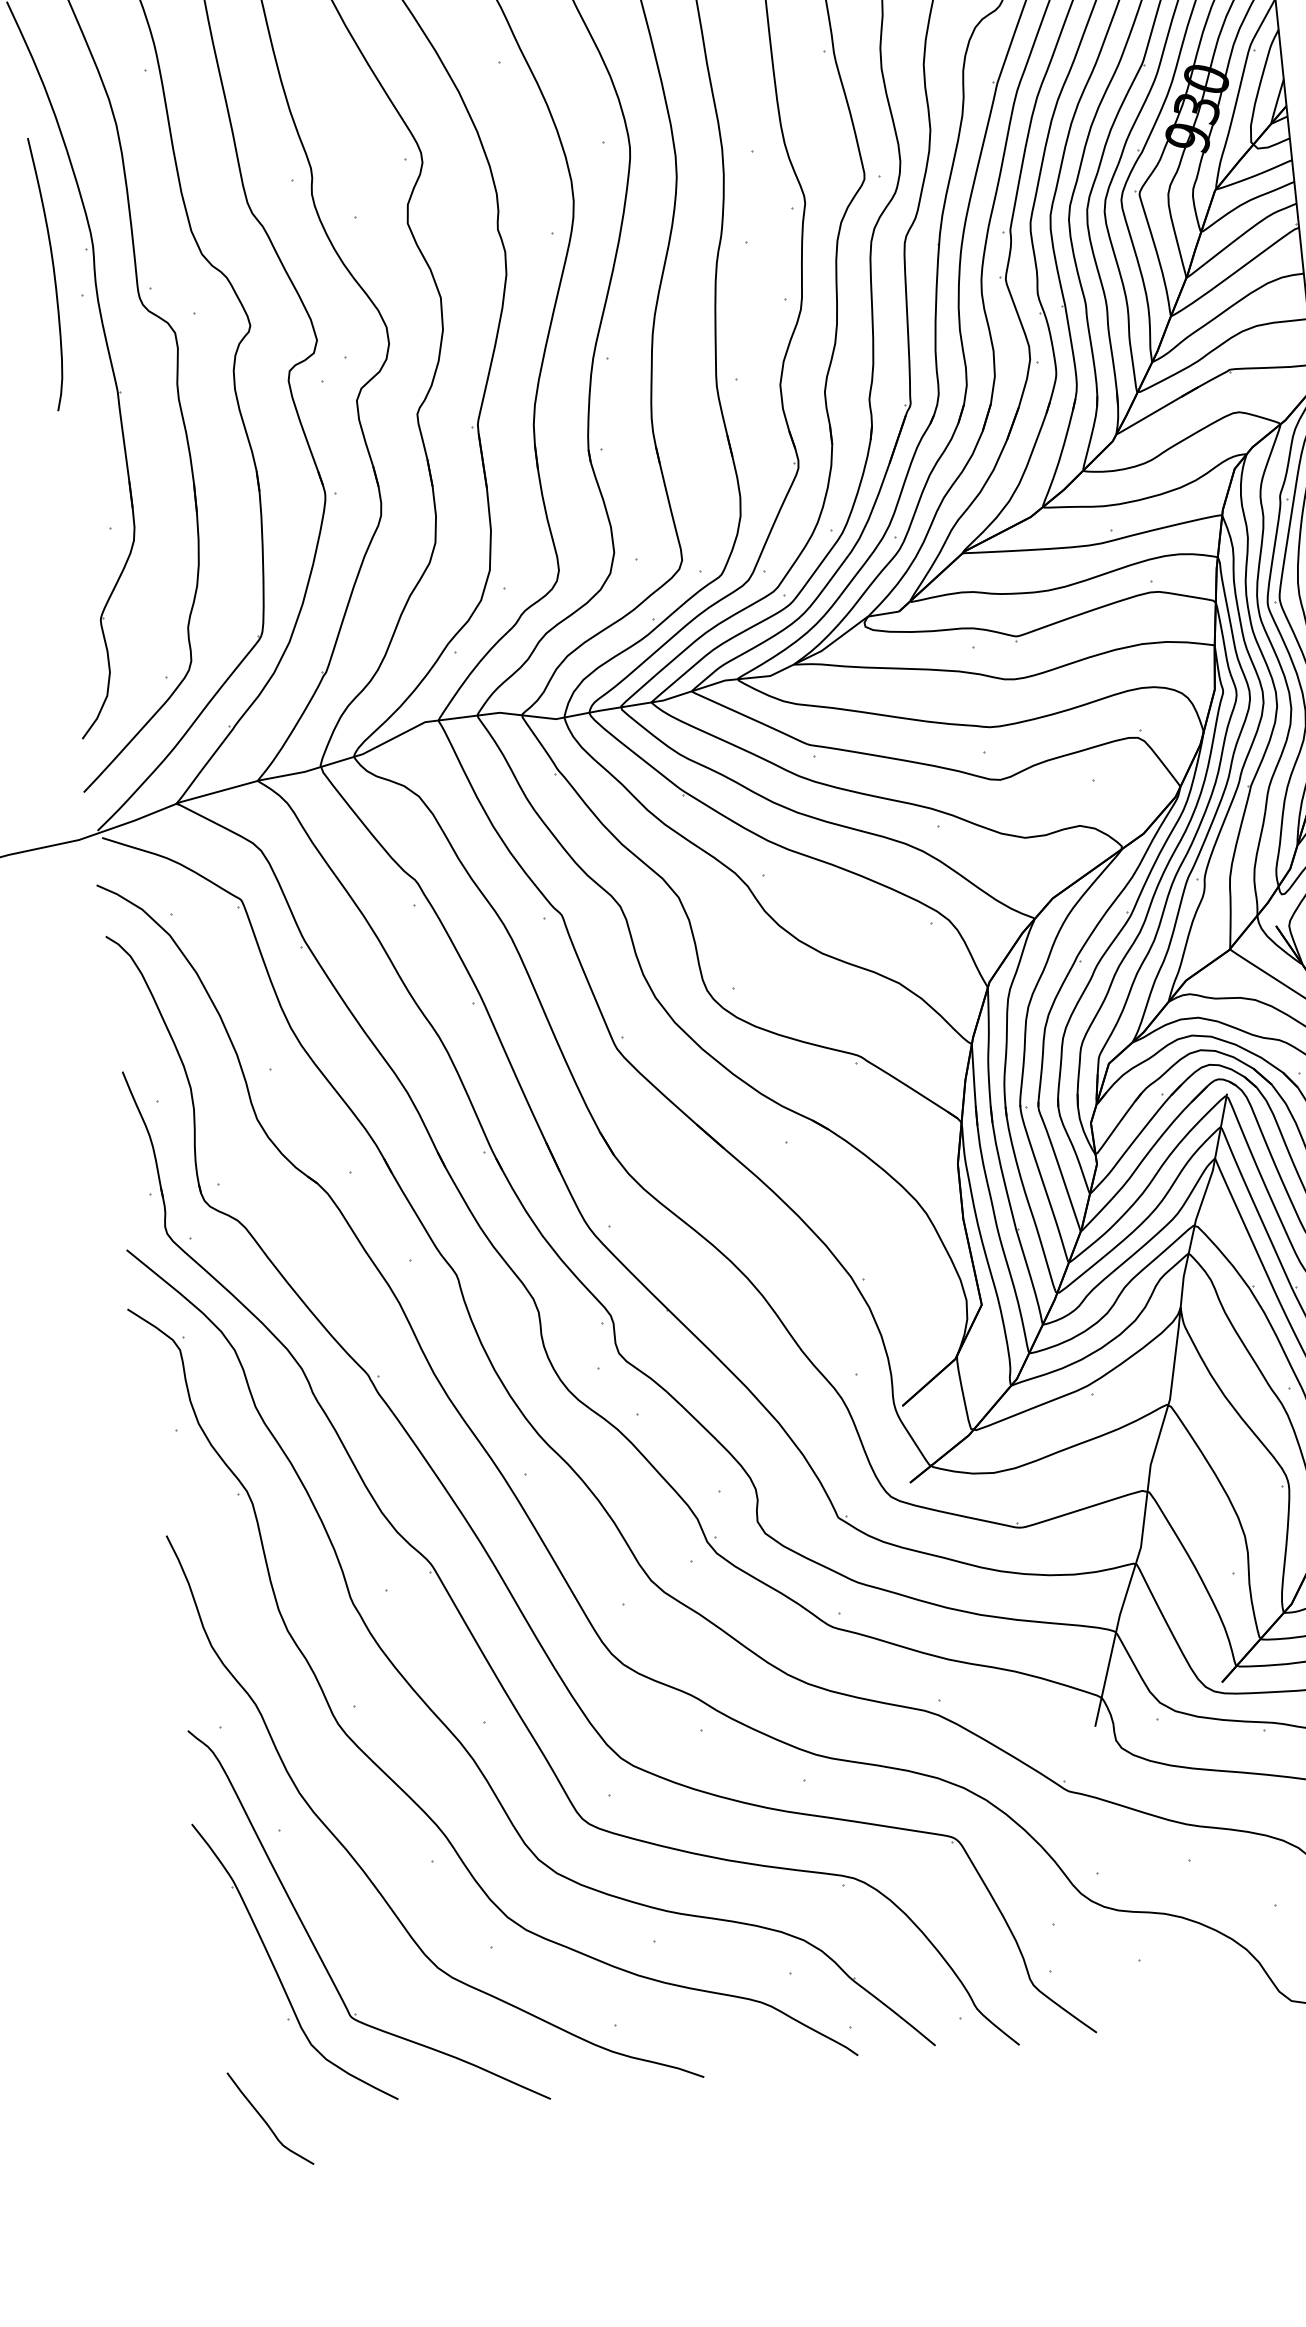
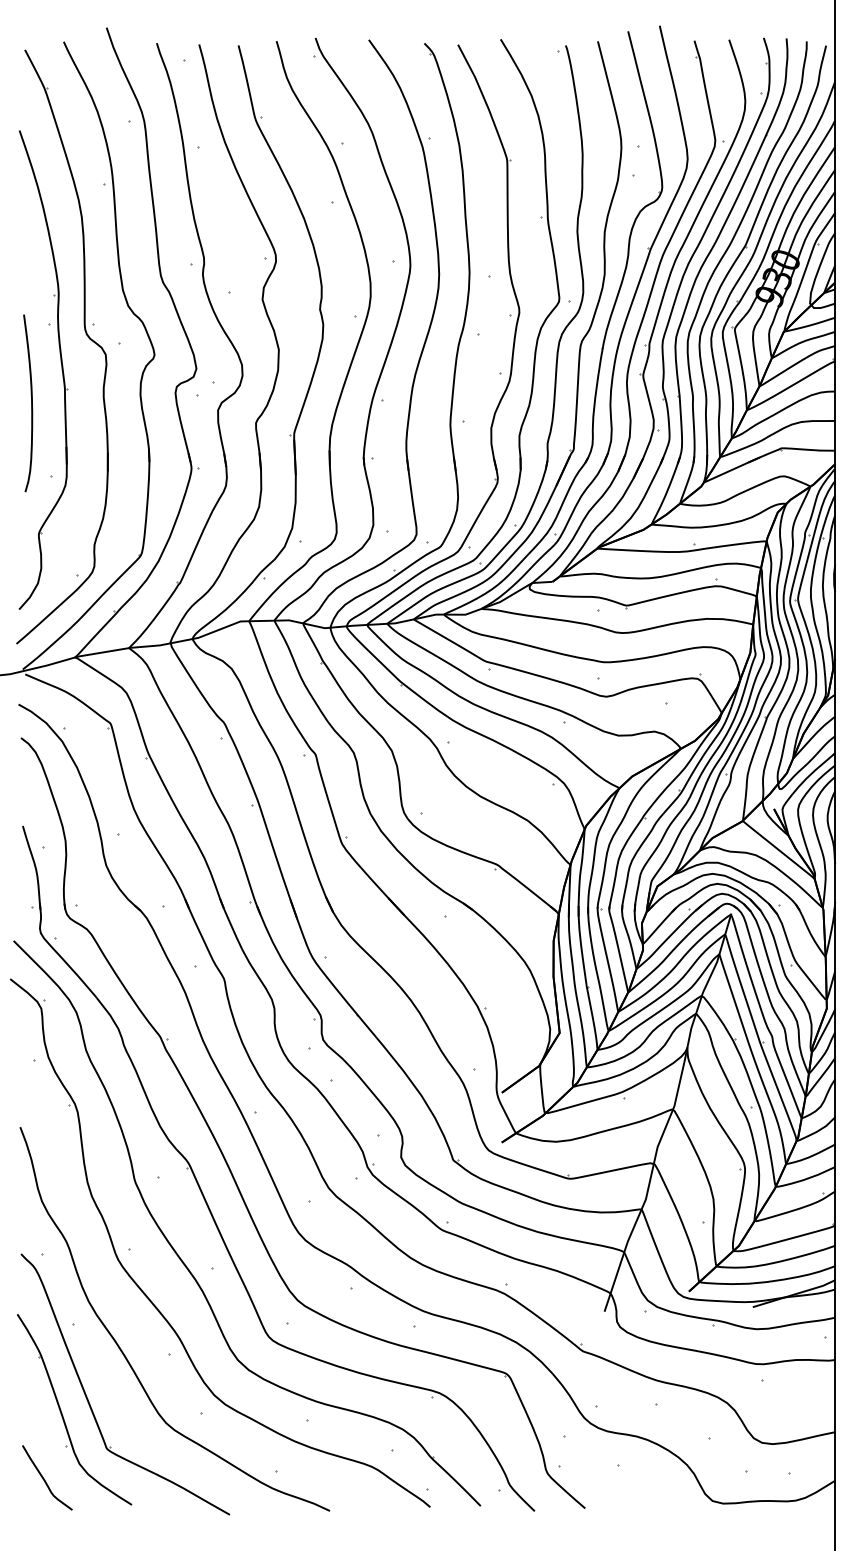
curve: (53, 273) -> (31, 403), moved
curve: (266, 2120) -> (44, 1478), moved

